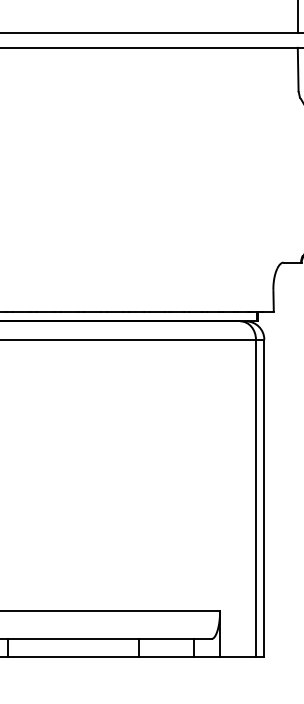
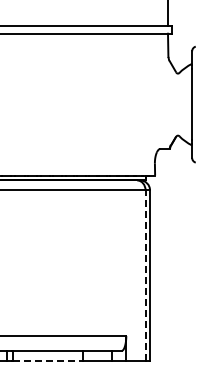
line: (255, 498) -> (145, 275), solid -> dashed
line: (73, 656) -> (47, 360), solid -> dashed

